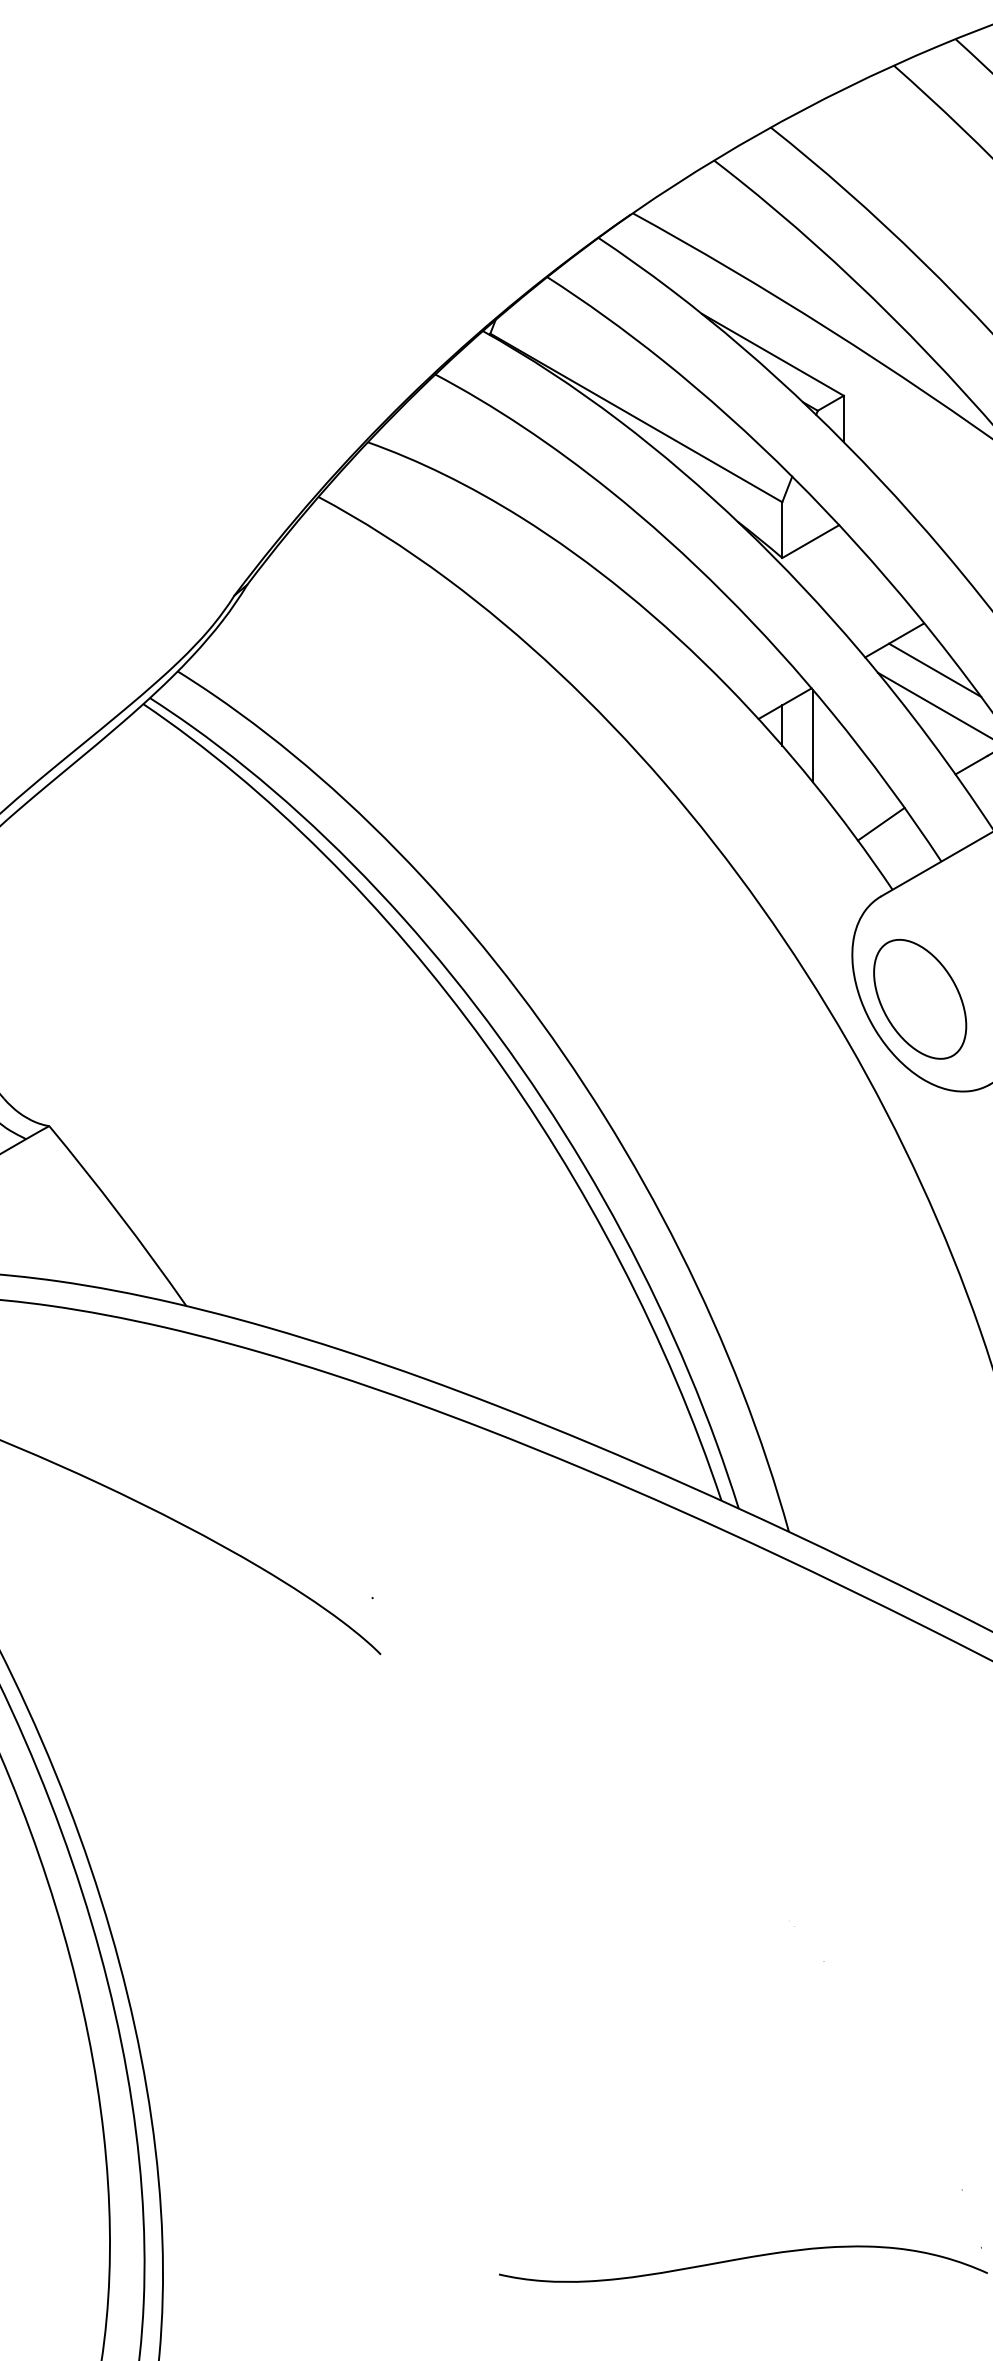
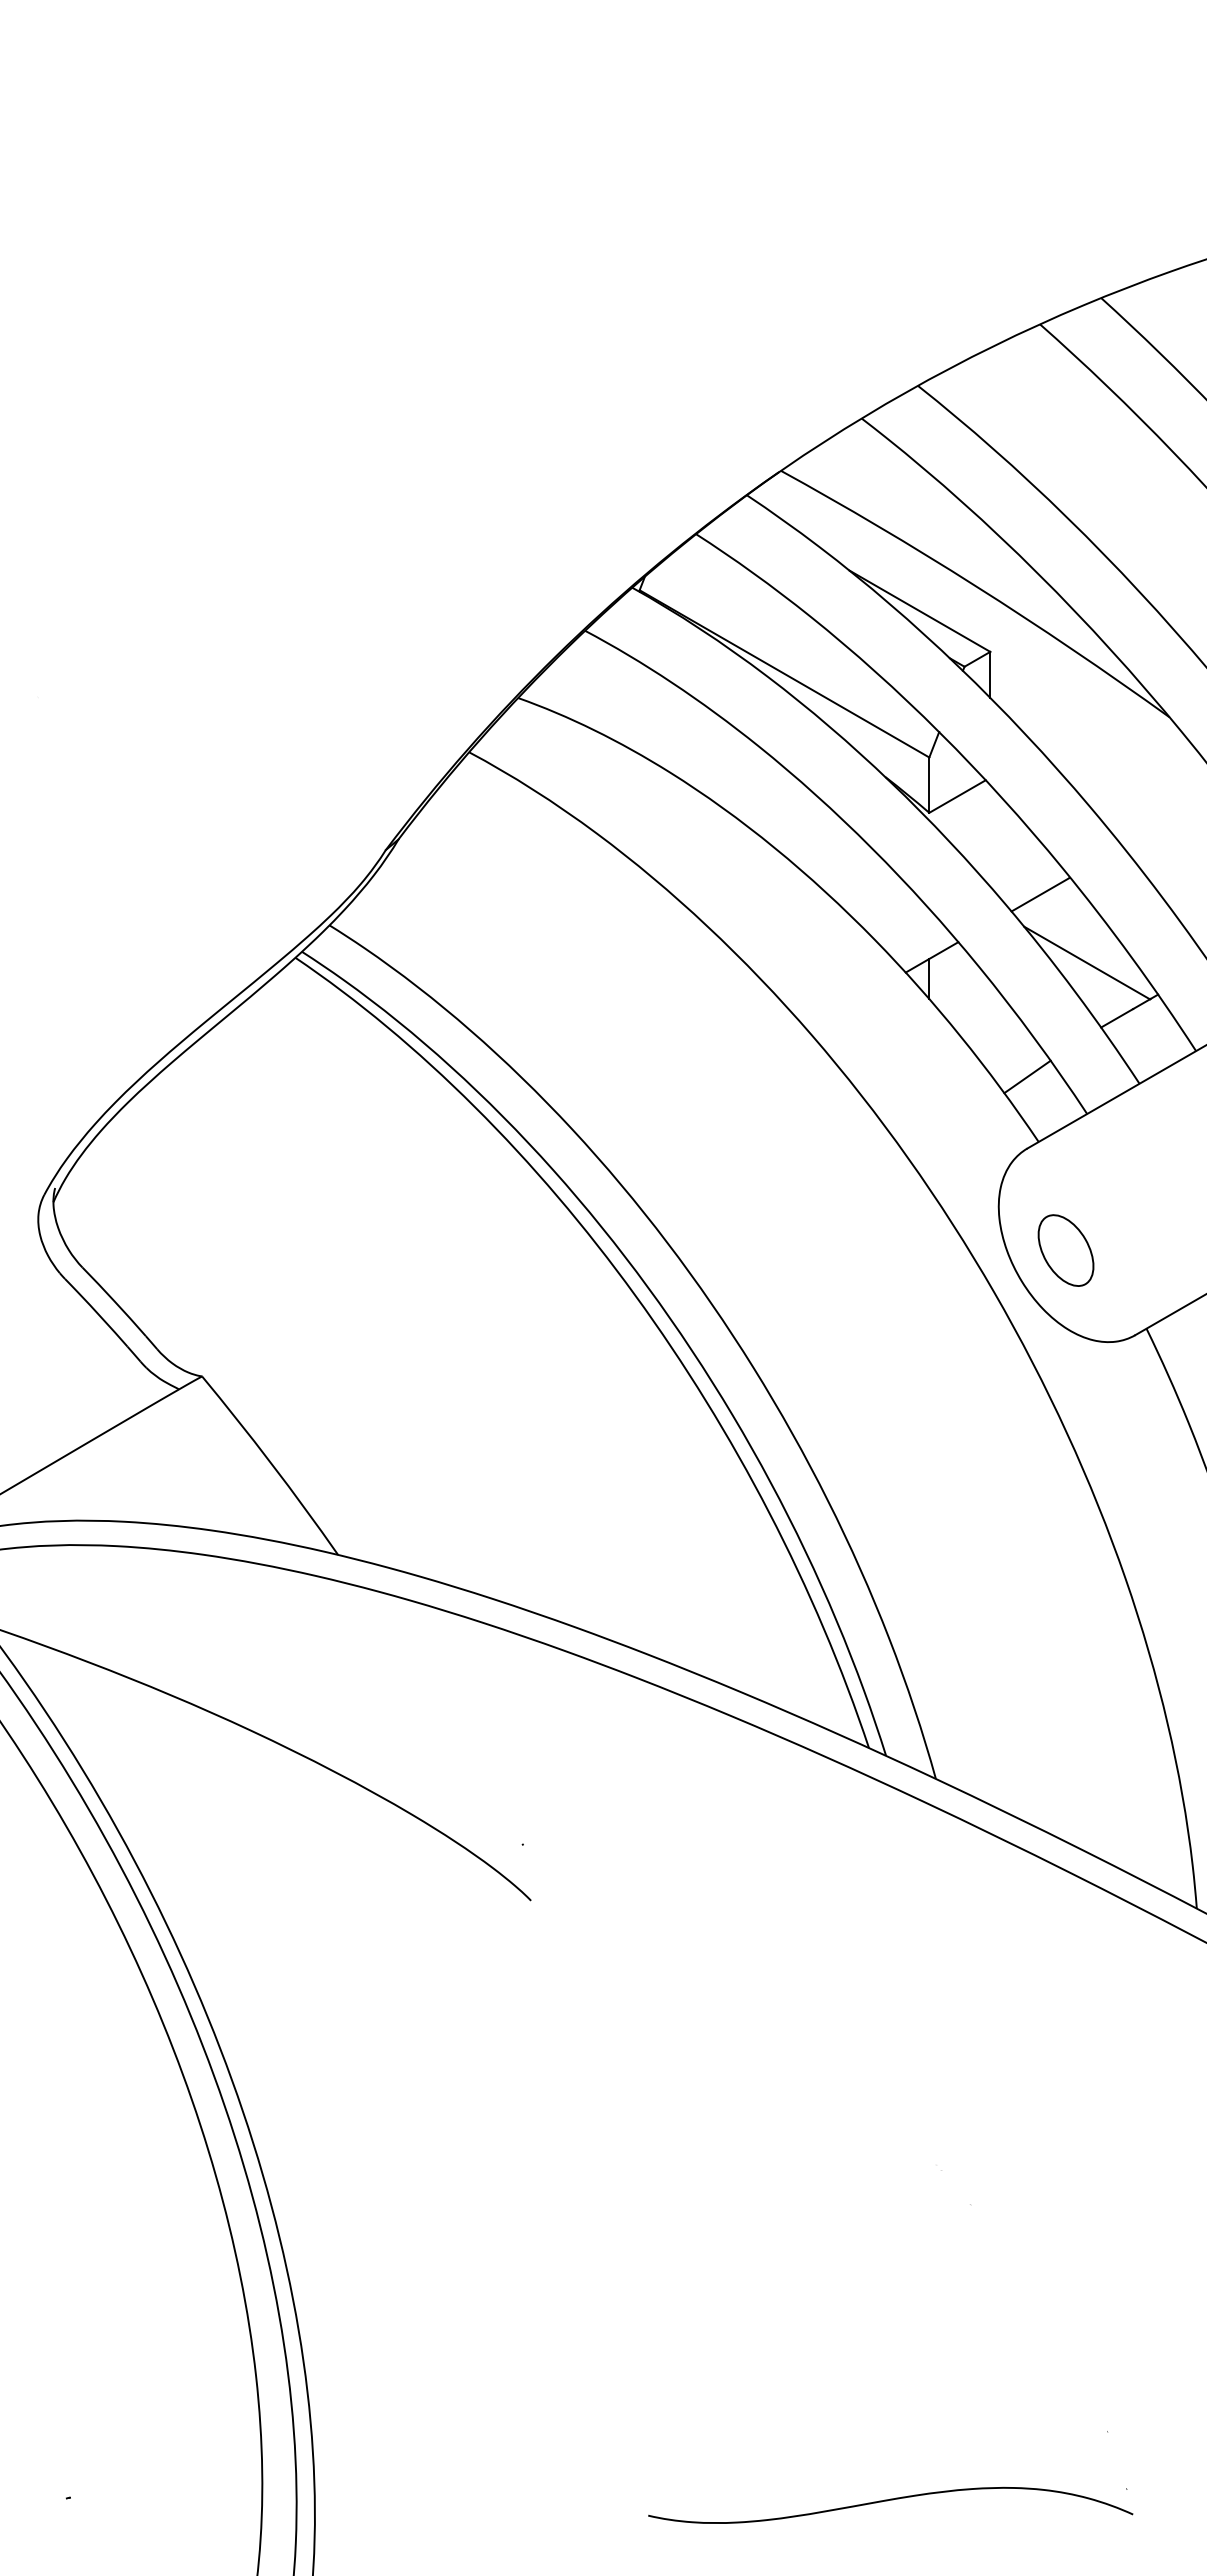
line: (934, 669) -> (1080, 923), removed
line: (812, 736) -> (959, 989), removed
part: (919, 999) -> (1065, 1250), size x0.6

